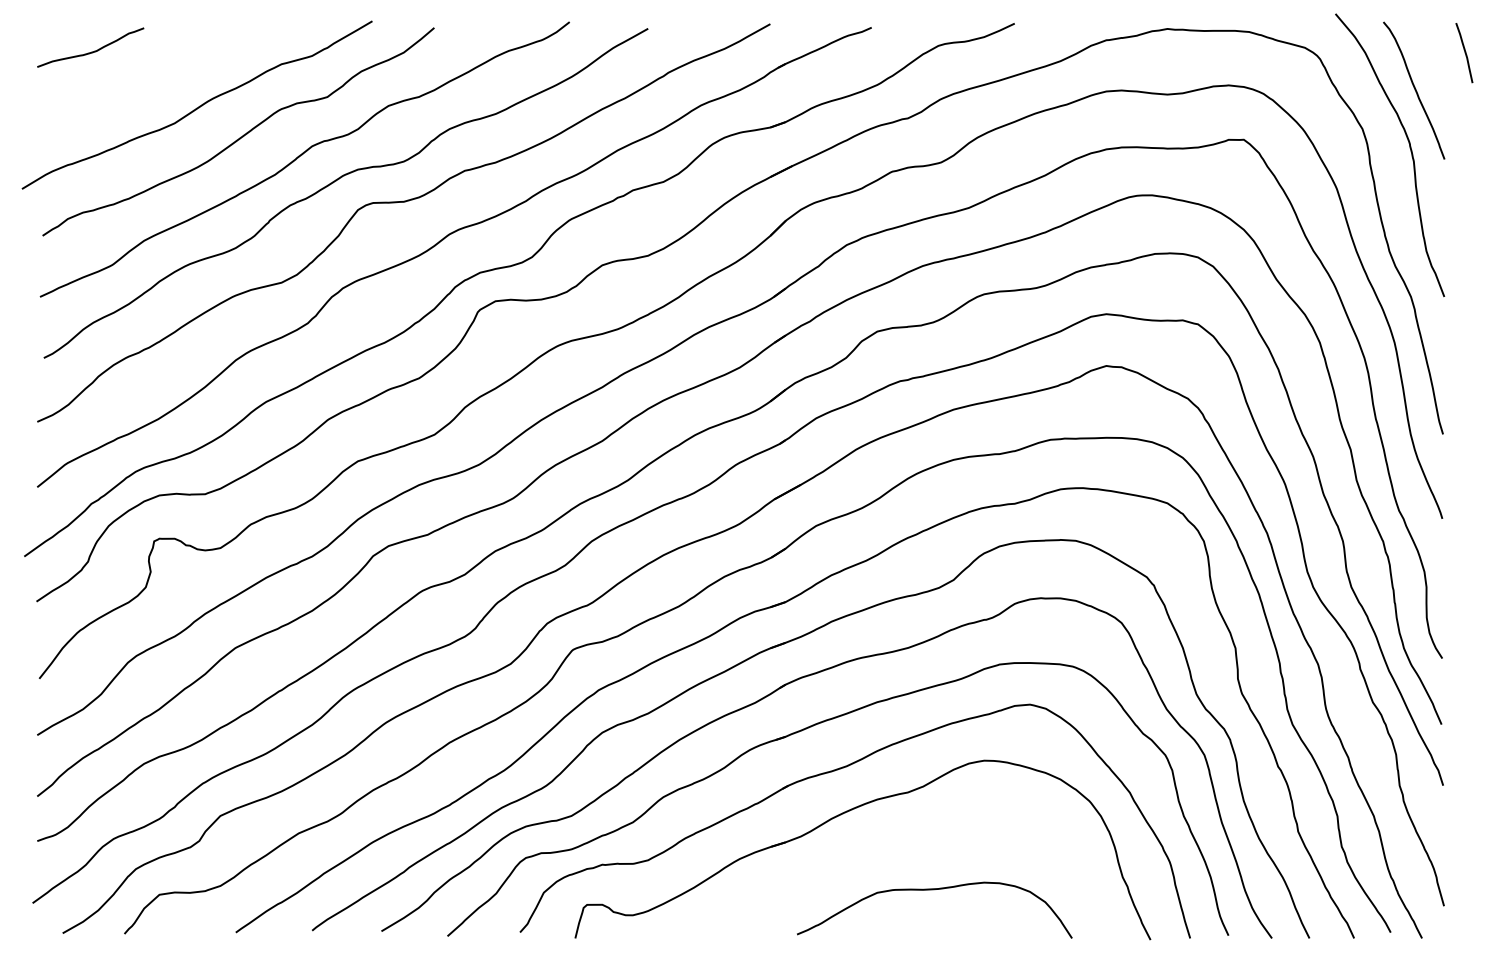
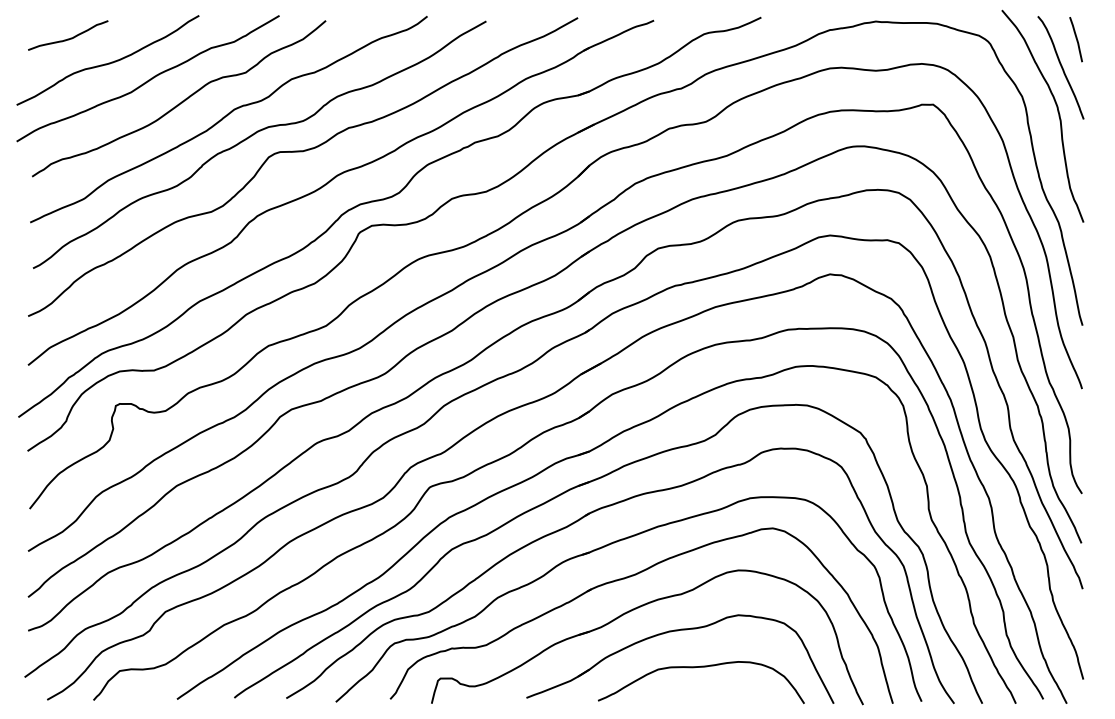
curve: (1464, 53) -> (1076, 39), moved
curve: (143, 84) -> (107, 63), added
part: (898, 842) -> (674, 631), added

